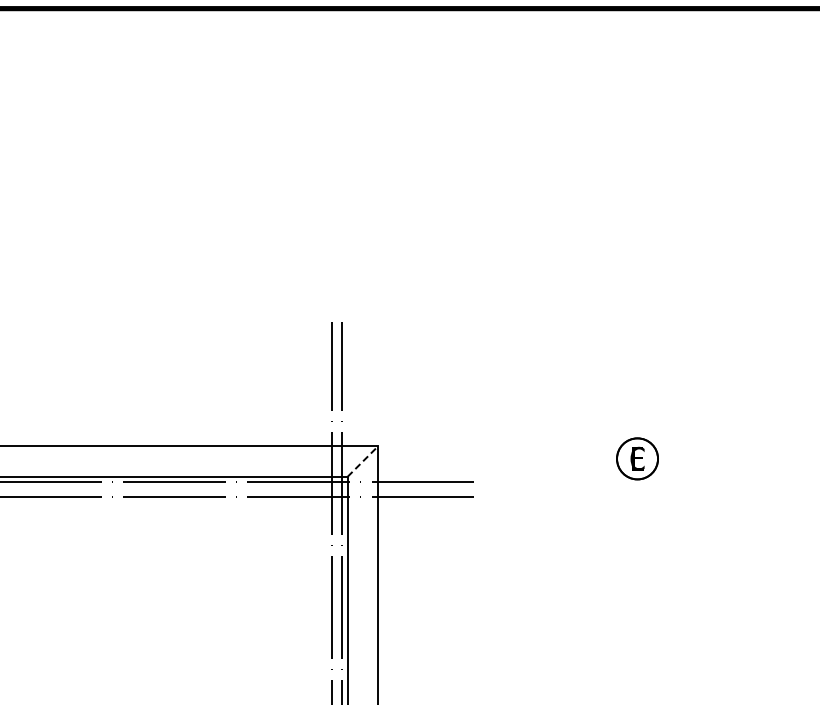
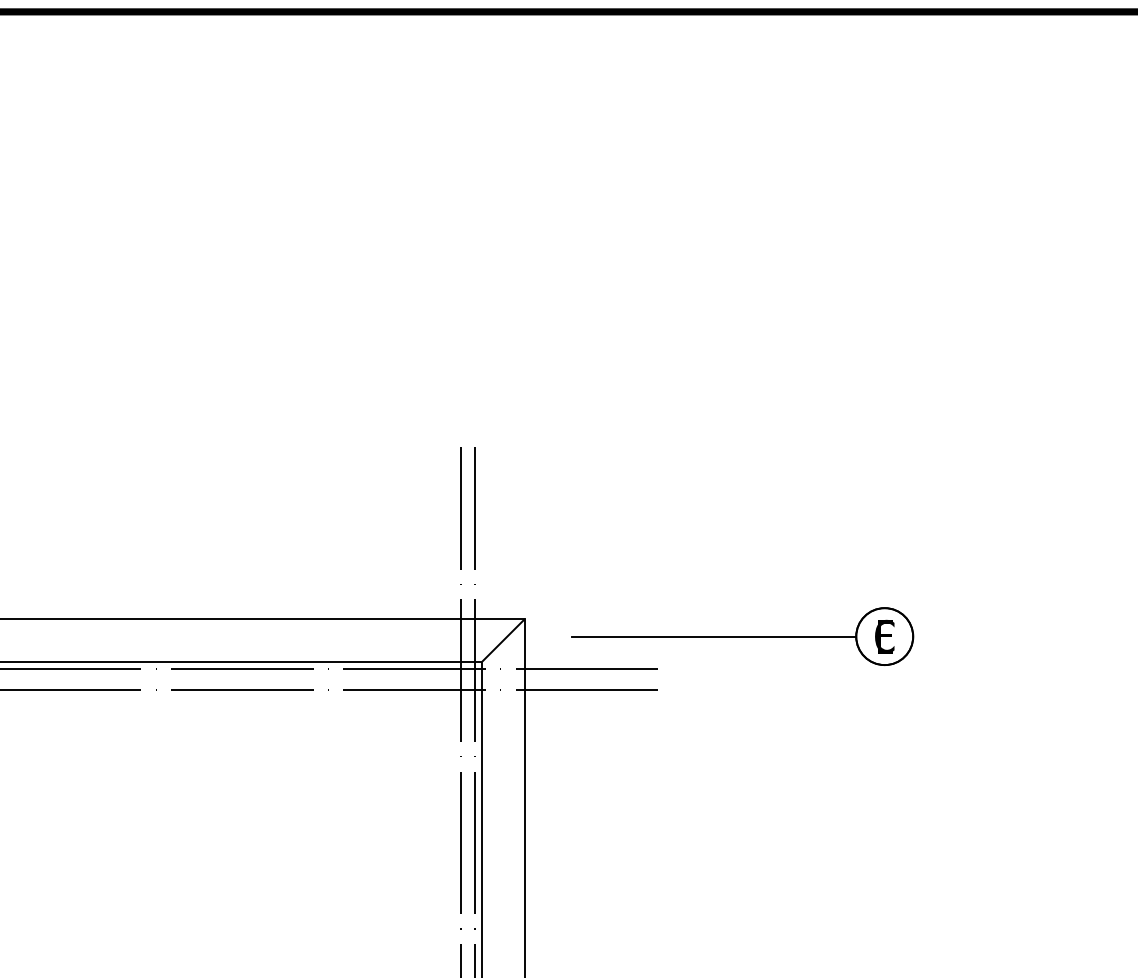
line: (514, 458) -> (713, 636), added
line: (362, 461) -> (503, 640), dashed -> solid

